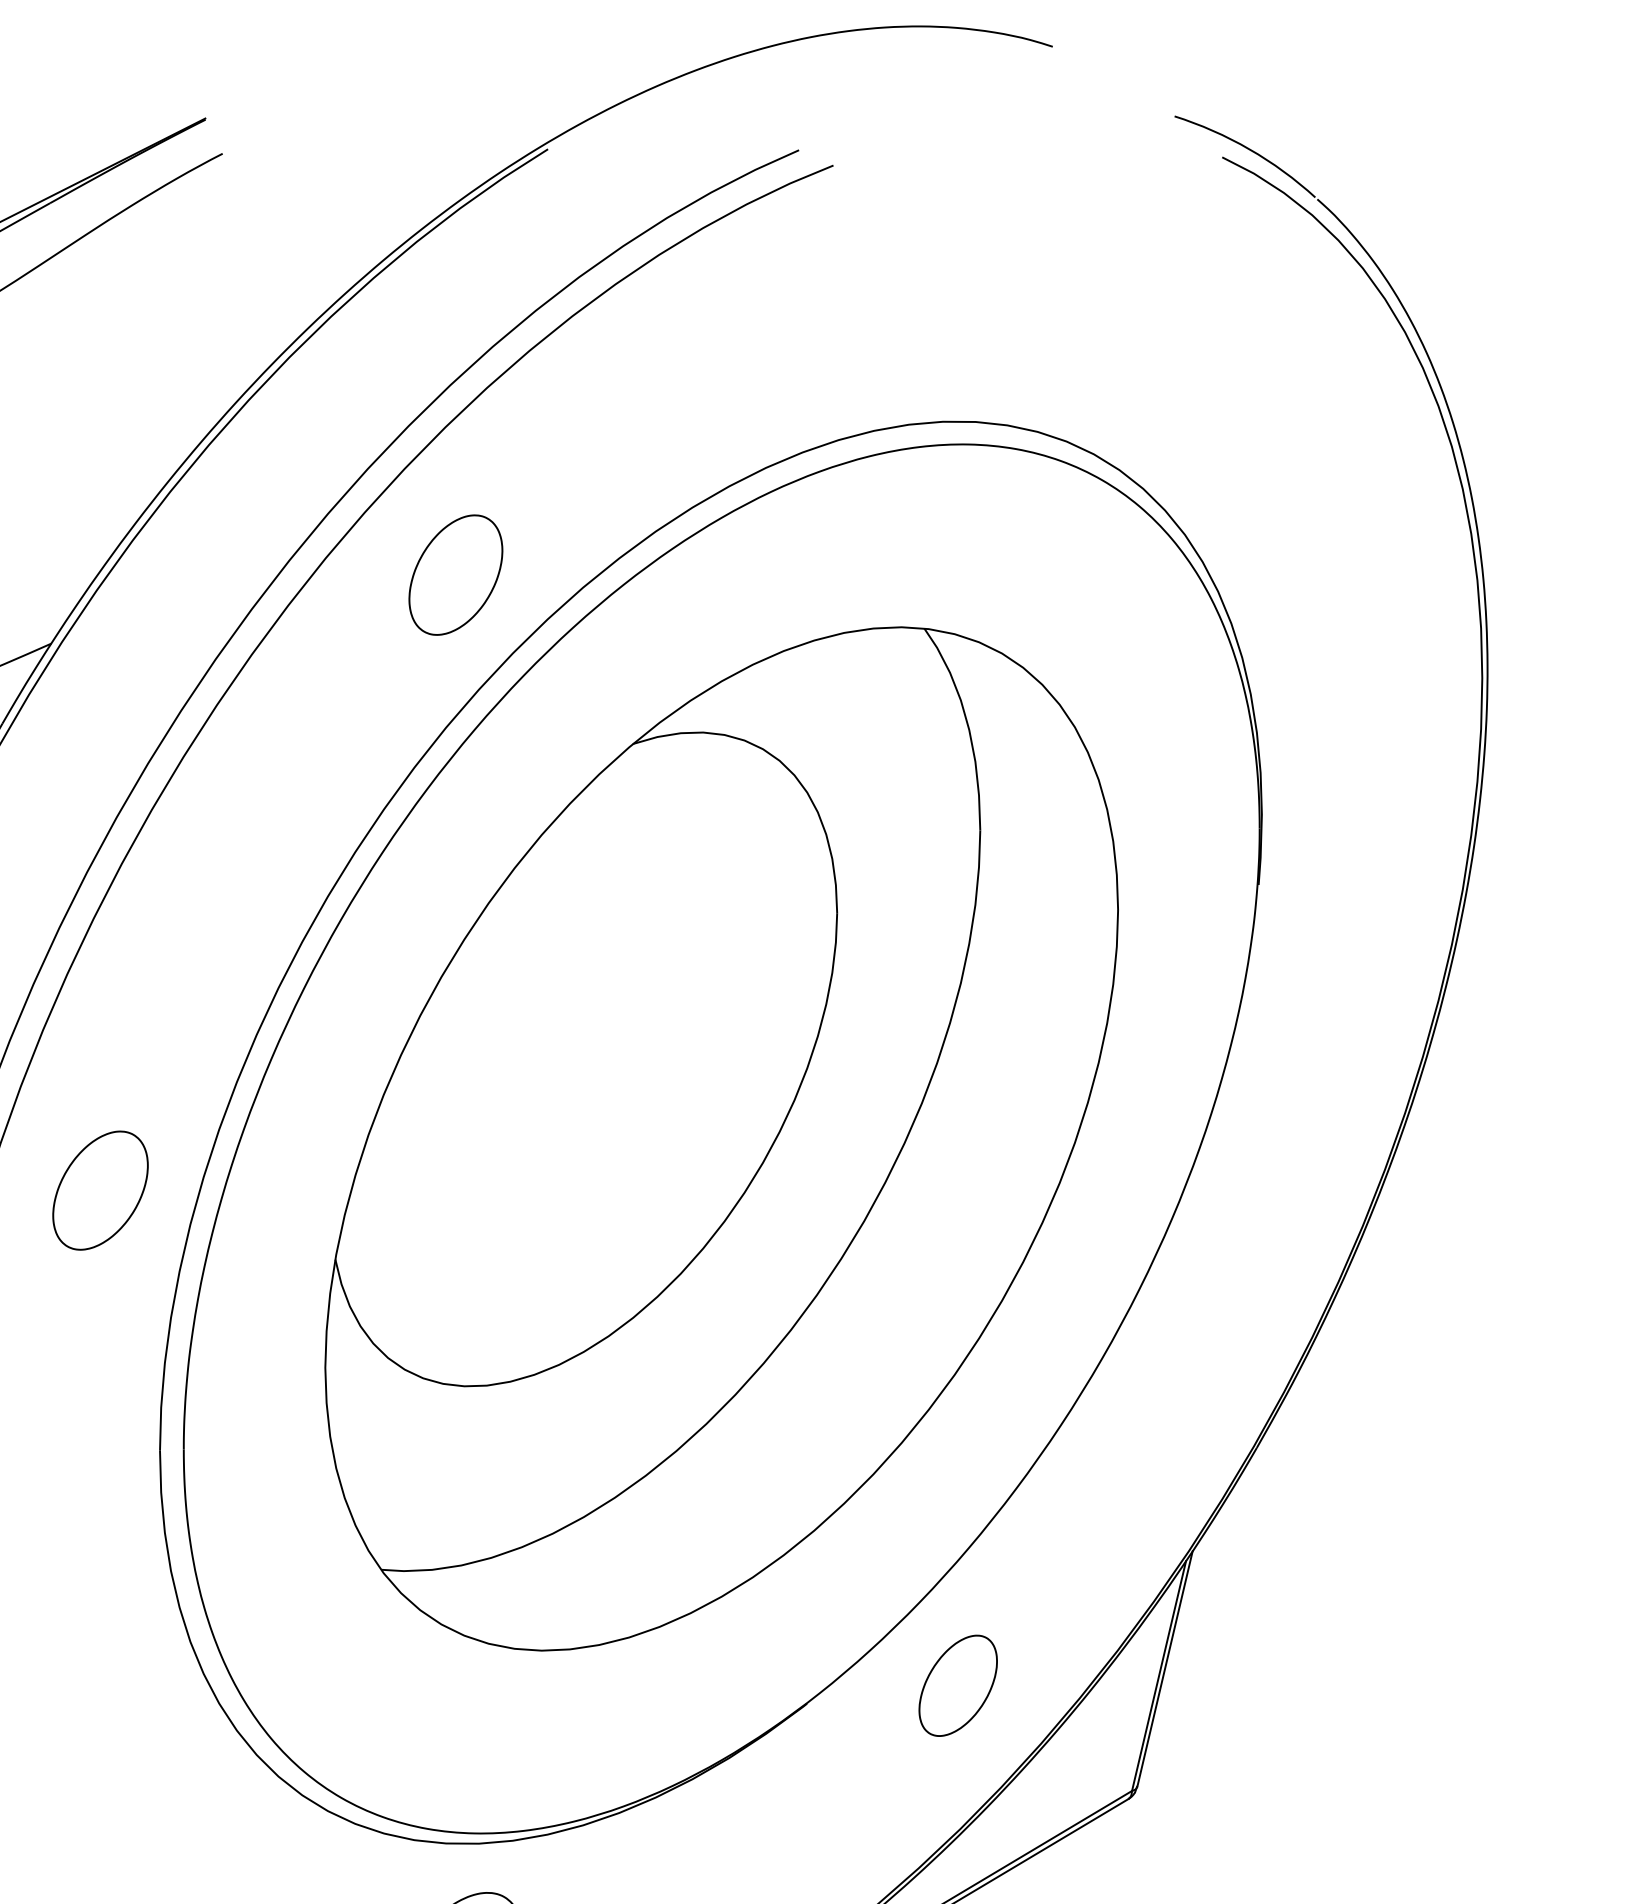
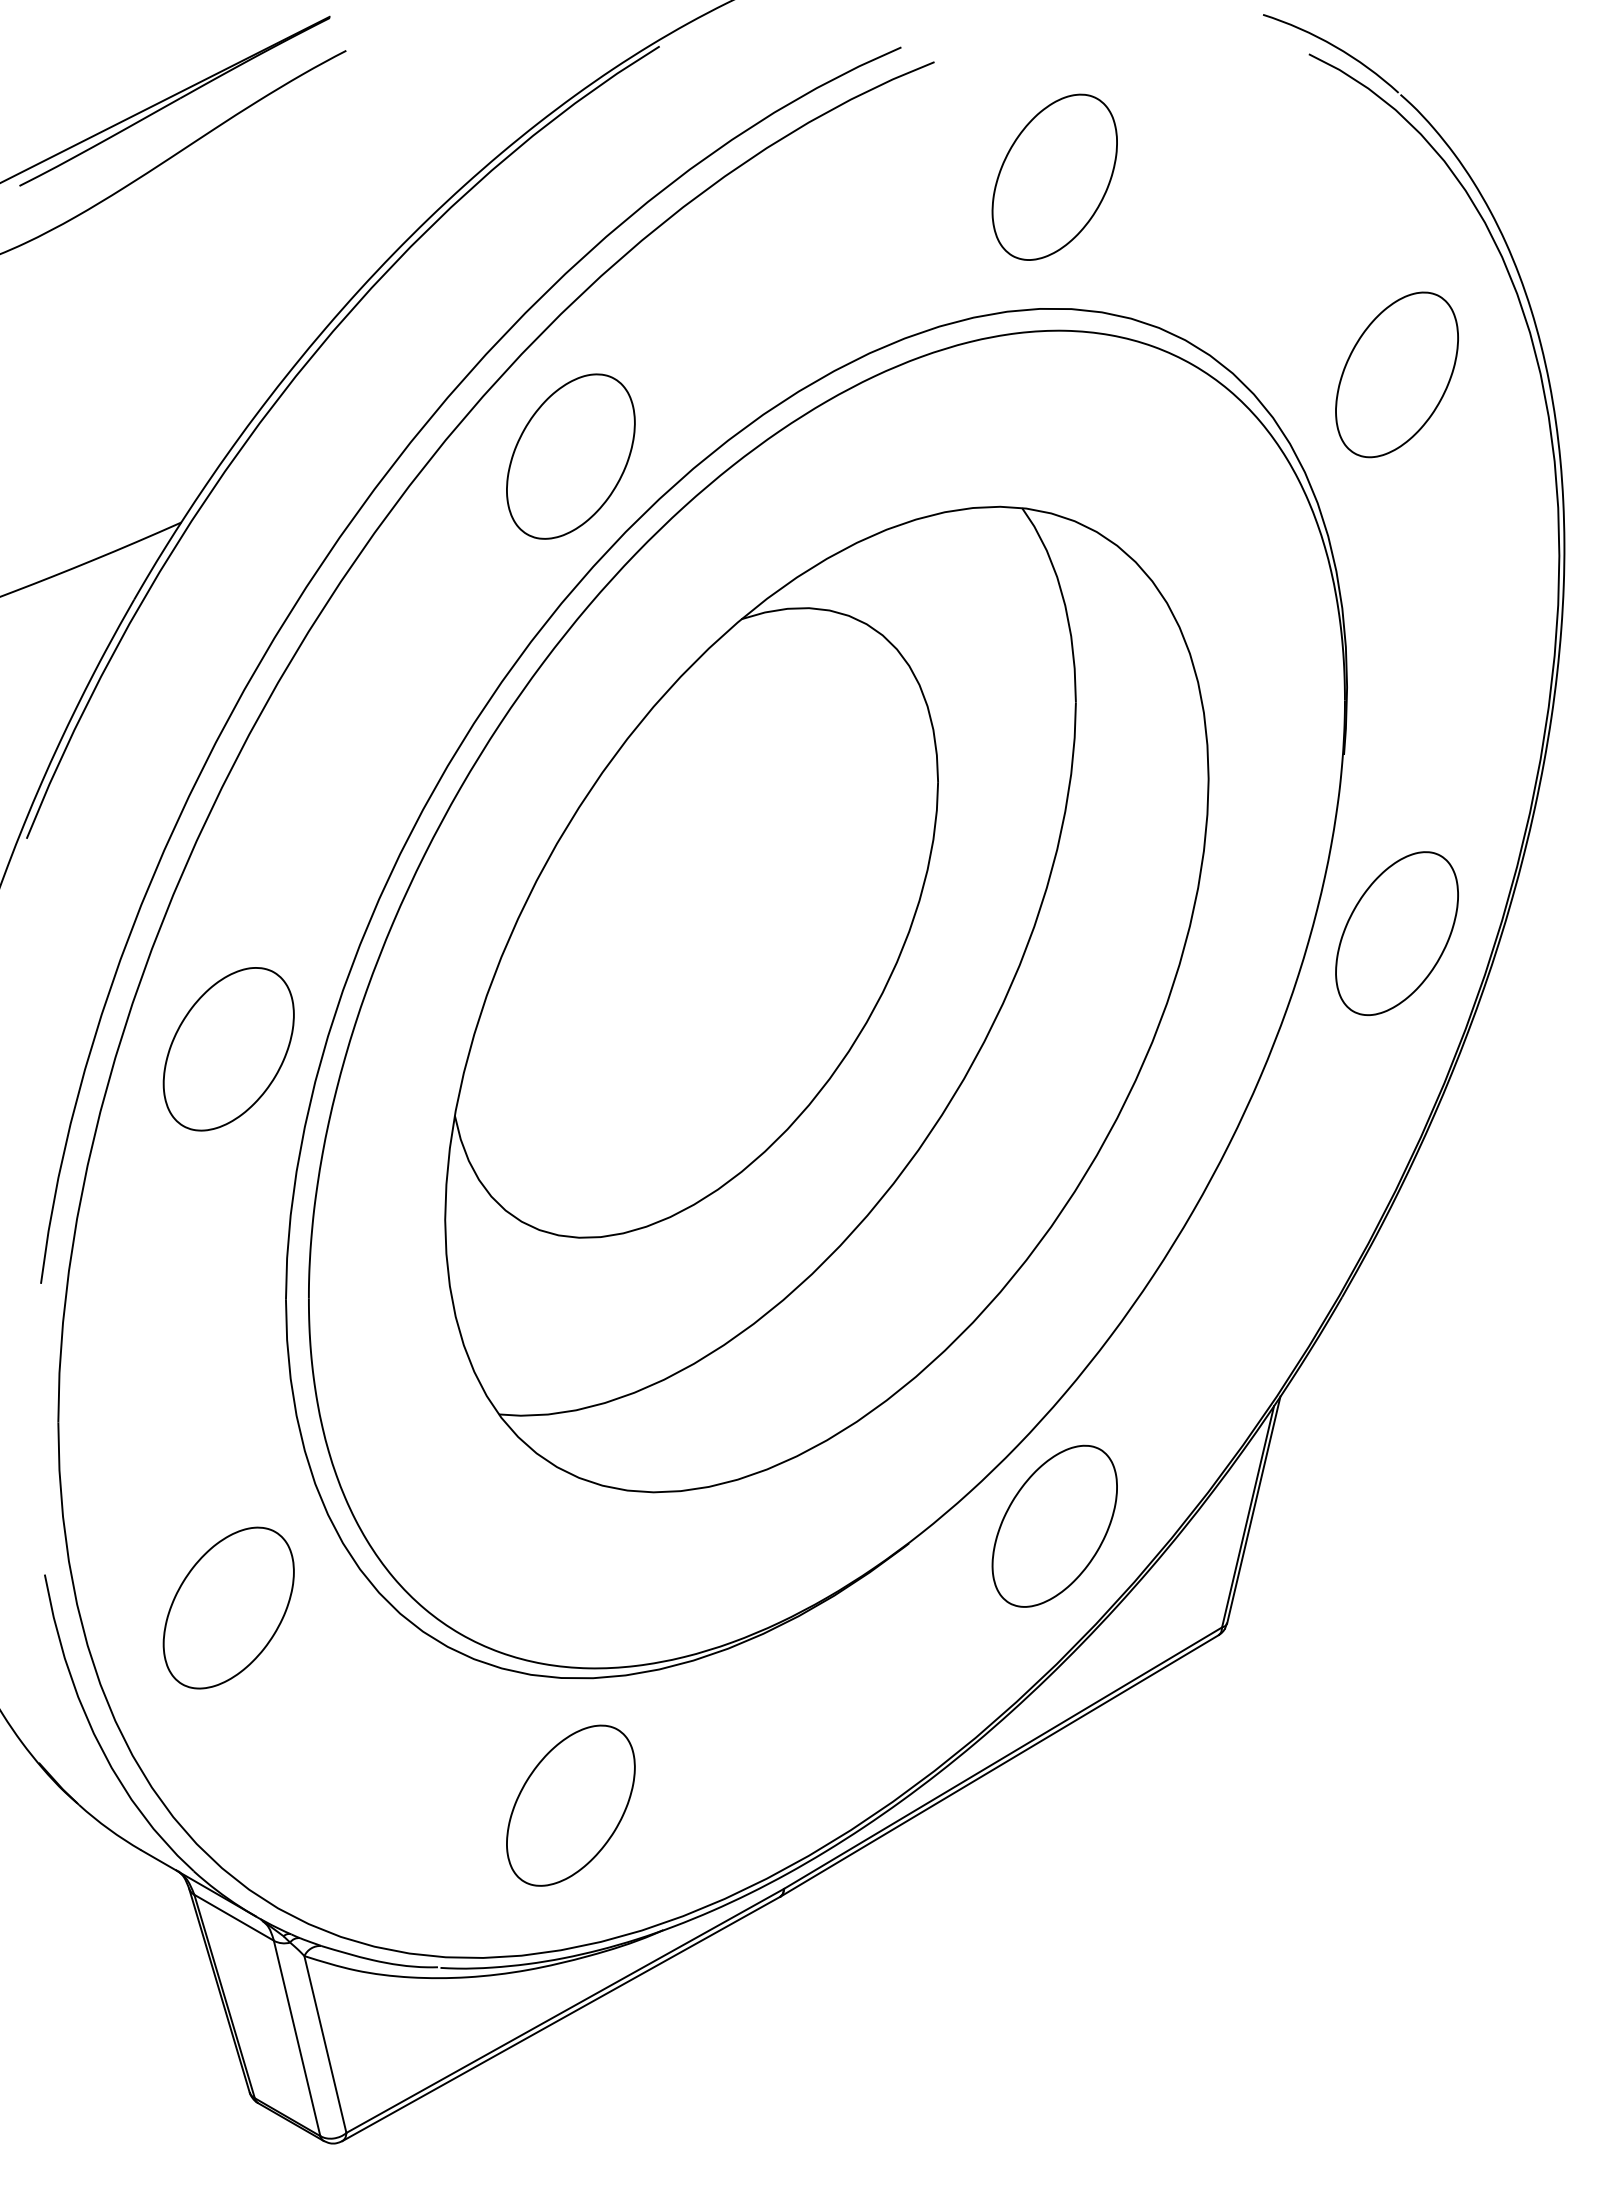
part: (958, 284) -> (1054, 176), added
part: (1313, 489) -> (1396, 374), added
part: (455, 575) -> (570, 456), size x1.43
part: (1313, 1070) -> (1396, 933), added
part: (100, 1190) -> (228, 1049), size x1.43
part: (958, 1685) -> (1054, 1525), size x1.67
part: (100, 1770) -> (228, 1607), added

